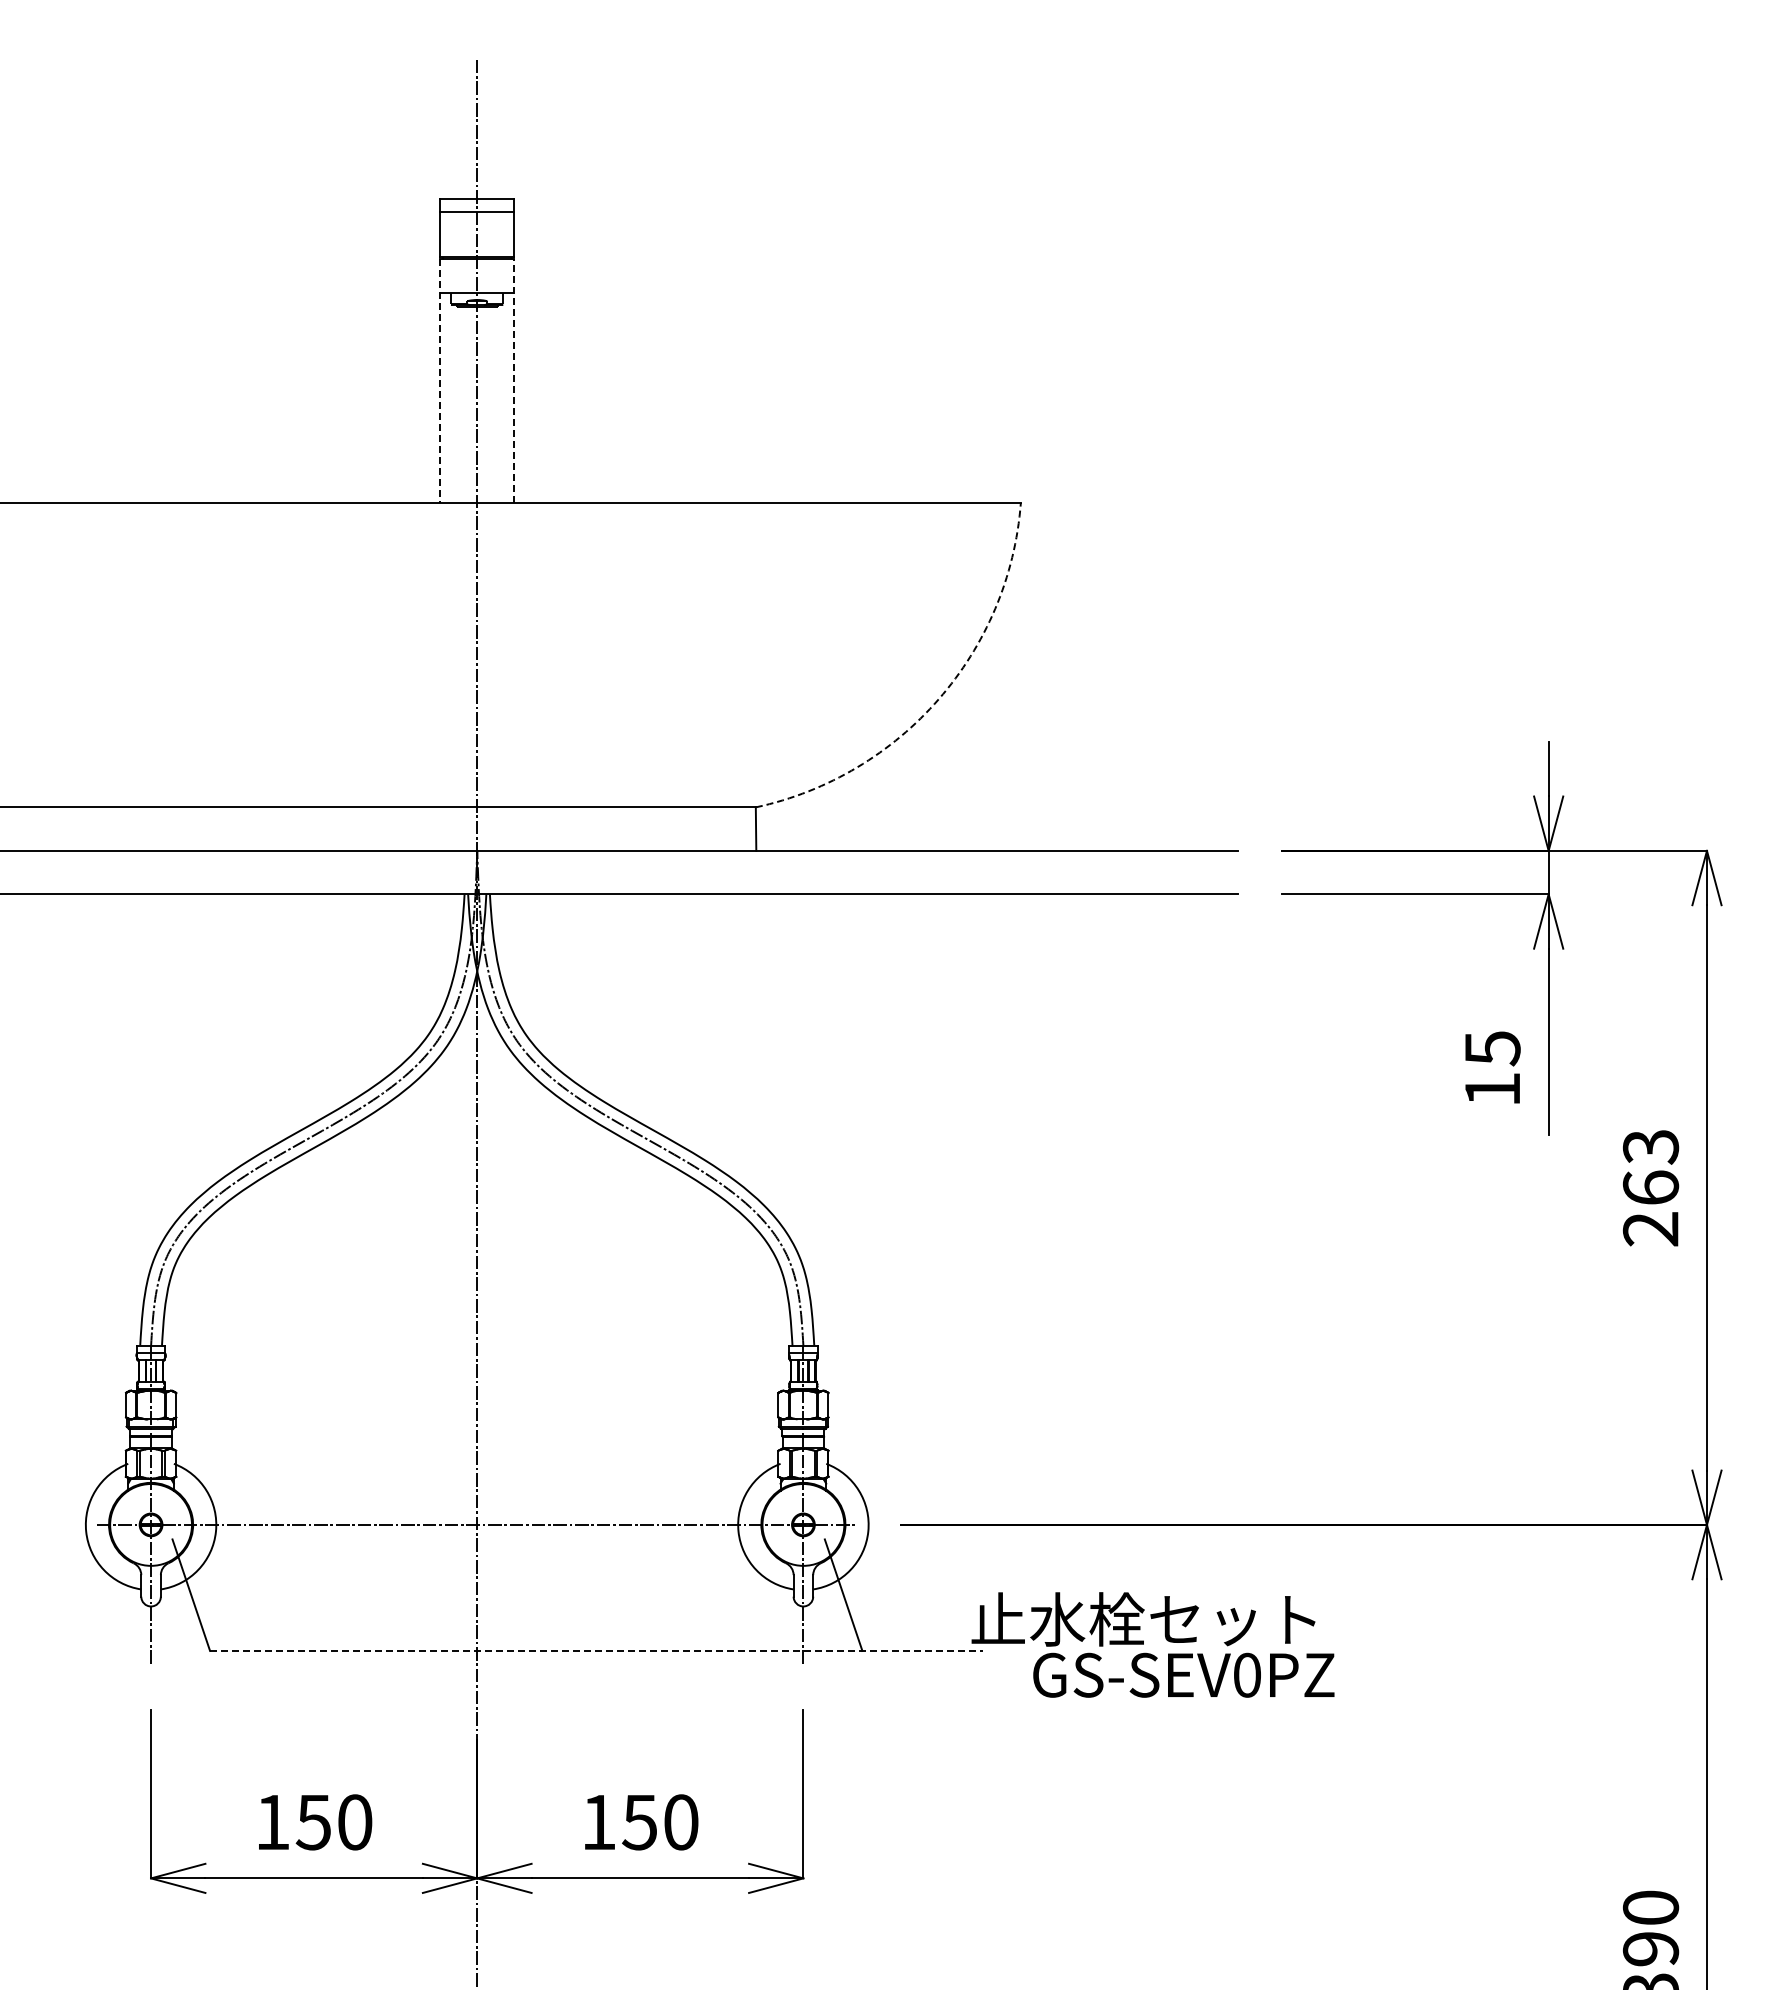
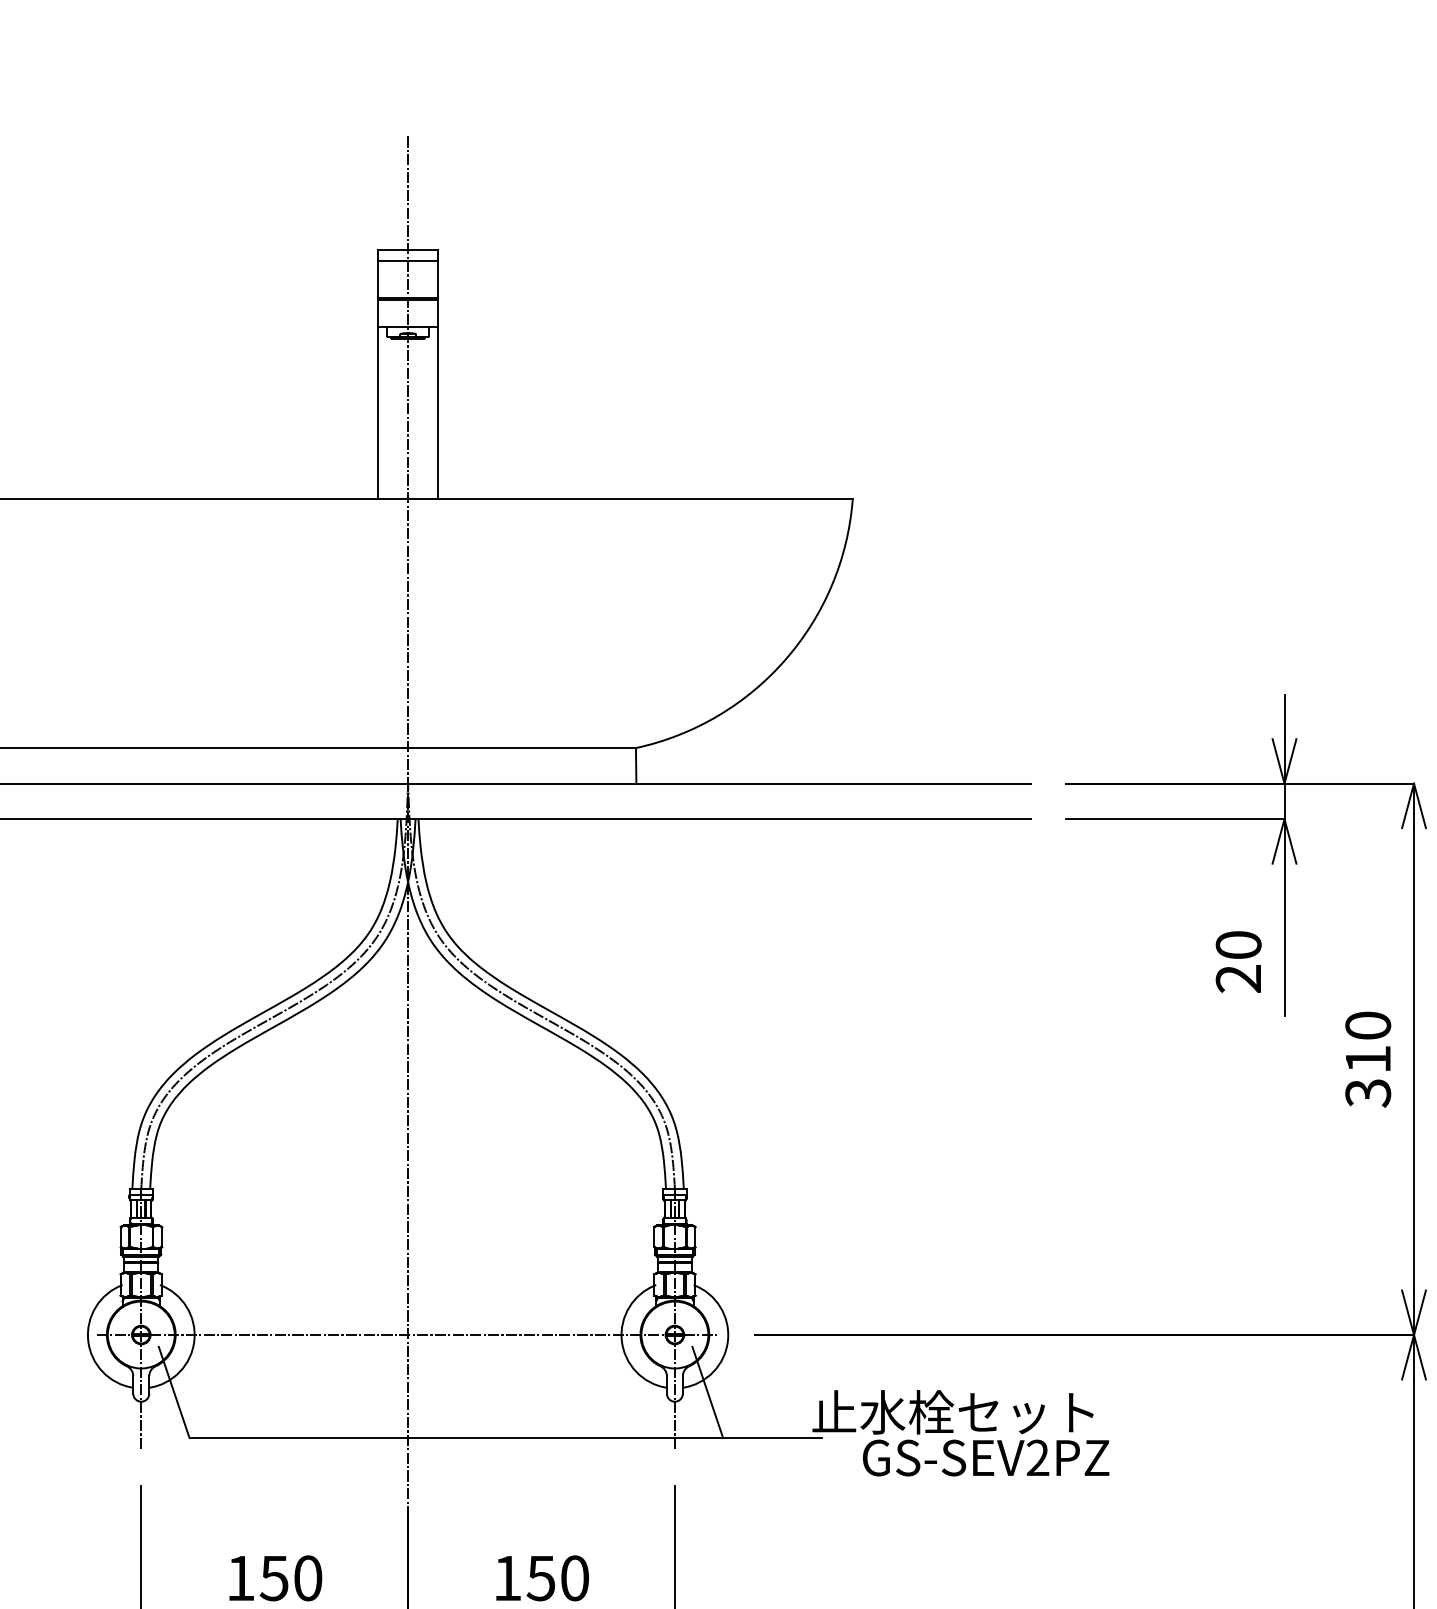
line: (440, 381) -> (378, 399), dashed -> solid
line: (514, 381) -> (438, 399), dashed -> solid
arc: (938, 699) -> (785, 659), dashed -> solid
text: (1492, 1068) -> (1238, 961), 15 -> 20
text: (1650, 1188) -> (1367, 1059), 263 -> 310
line: (596, 1650) -> (505, 1437), dashed -> solid
text: (1246, 1674) -> (1037, 1457), GS-SEV0PZ -> GS-SEV2PZ

